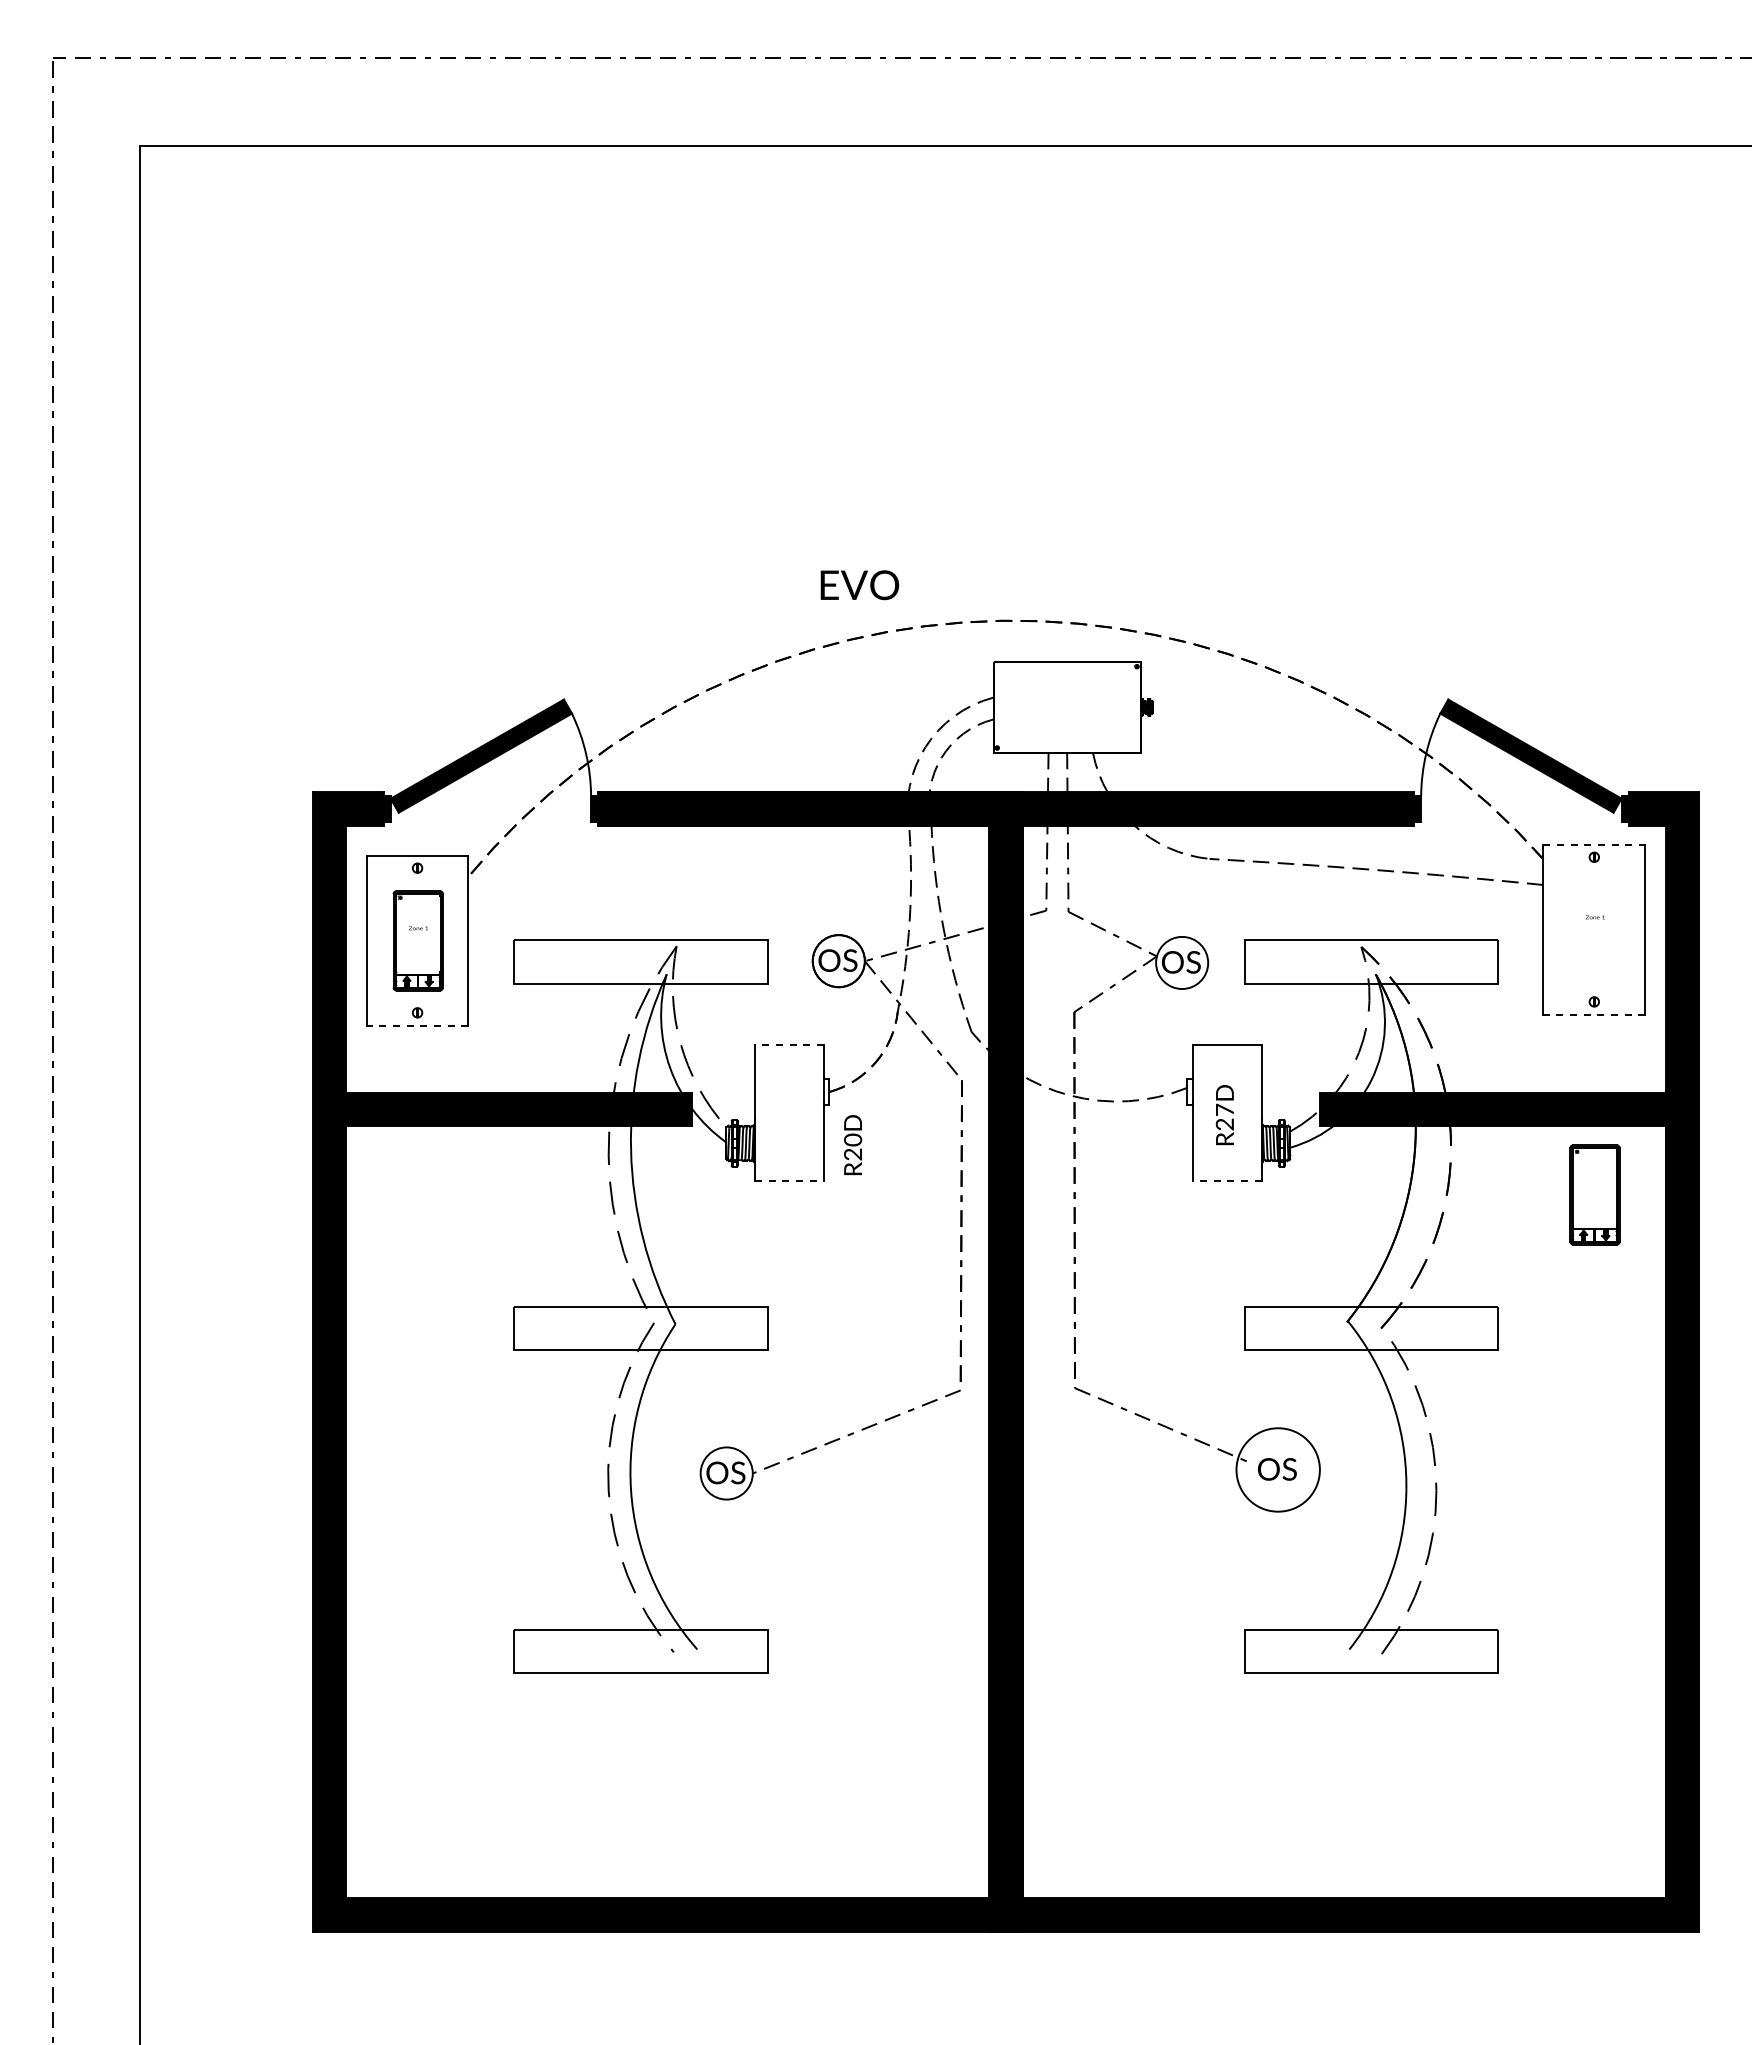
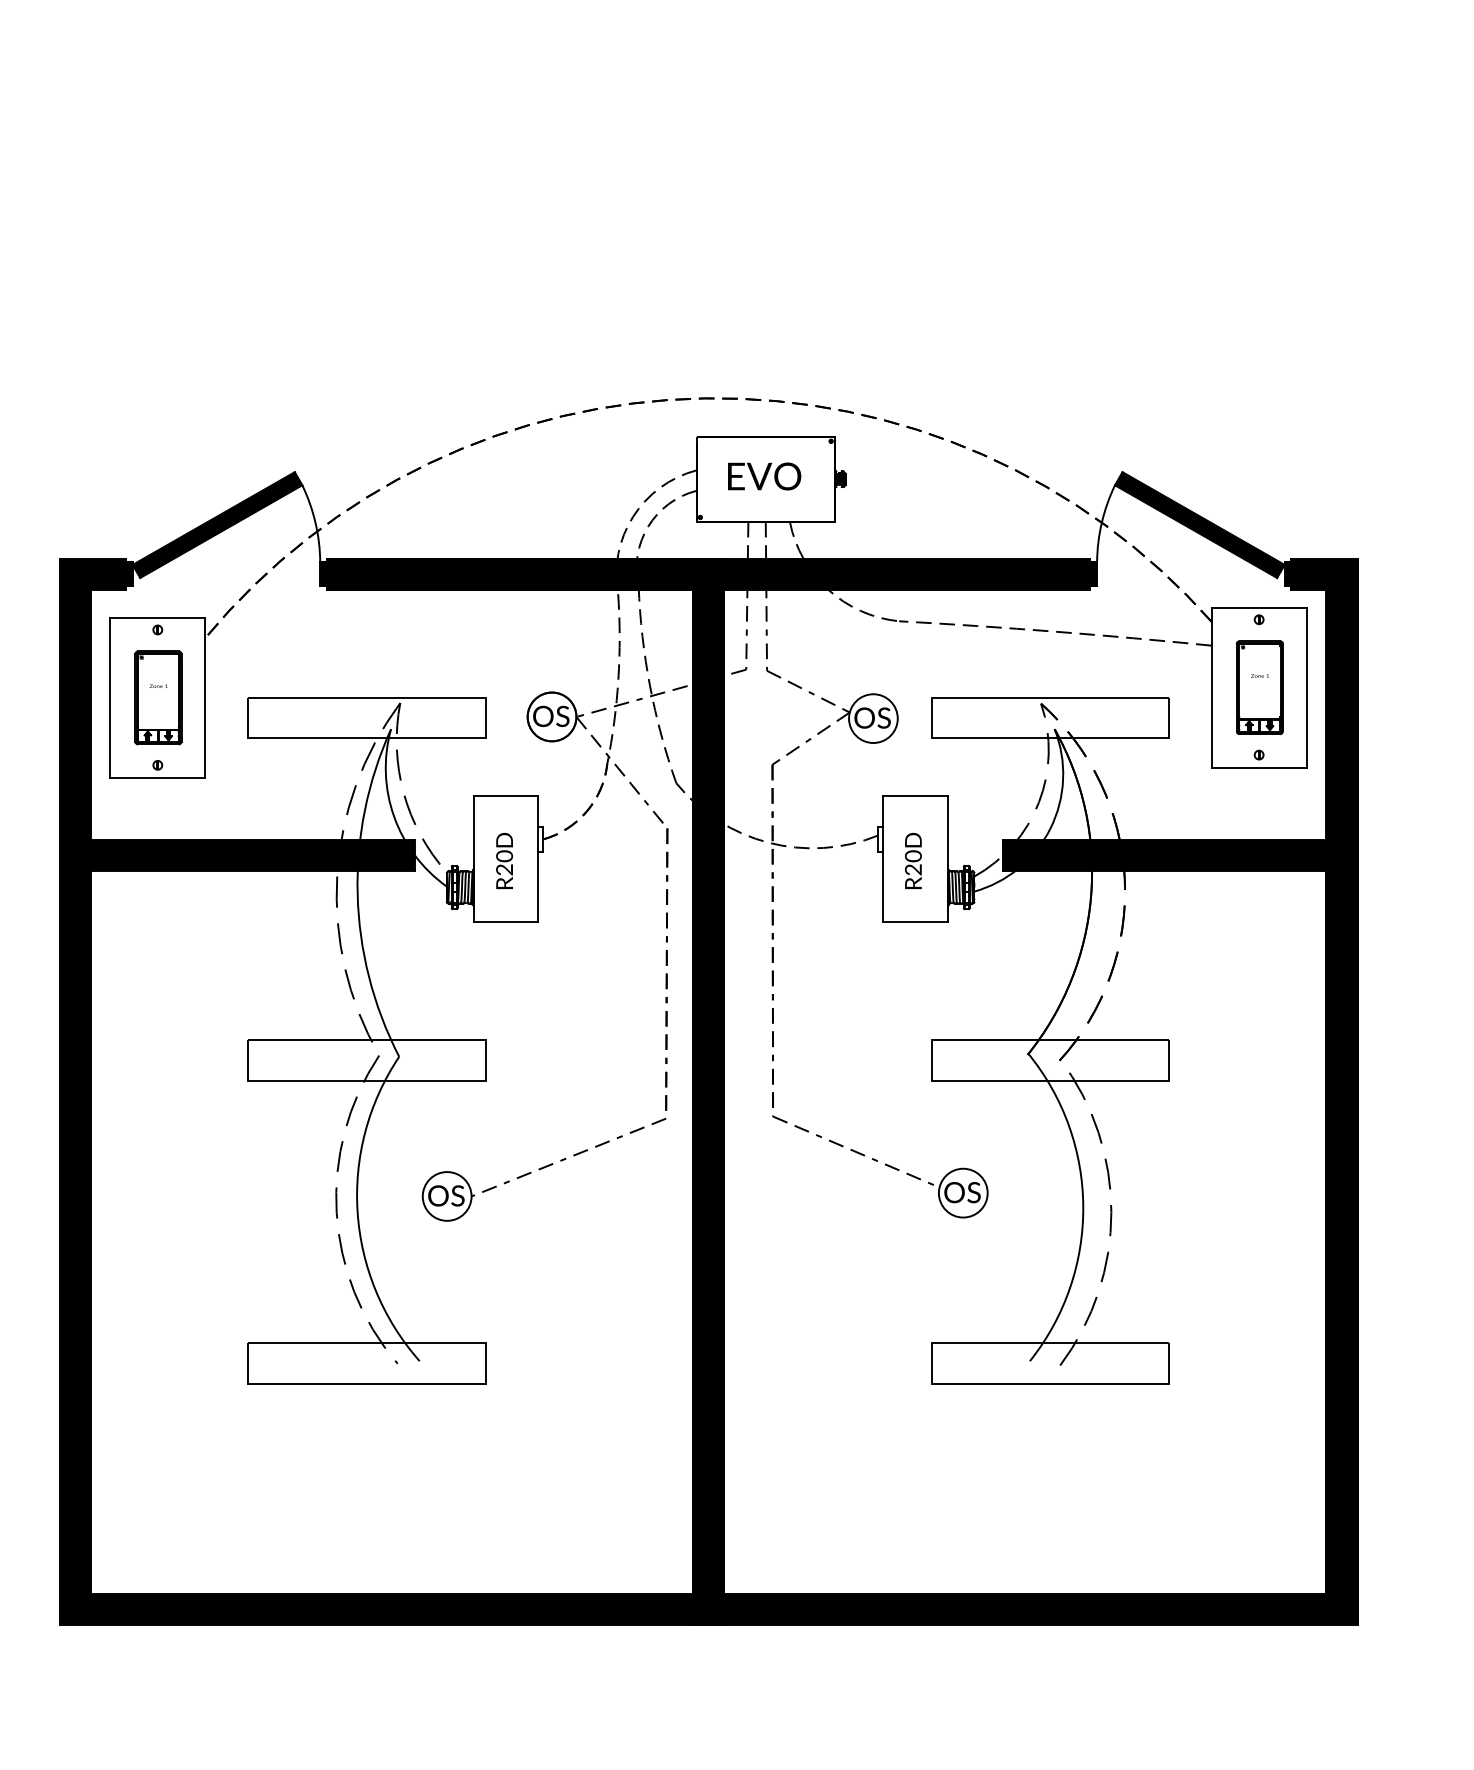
text: (859, 585) -> (764, 476), moved
line: (1594, 844) -> (1259, 607), dashed -> solid
line: (1594, 1015) -> (1259, 767), dashed -> solid
line: (417, 1026) -> (157, 778), dashed -> solid
line: (789, 1045) -> (505, 795), dashed -> solid
text: (1224, 1109) -> (913, 855), R27D -> R20D
text: (853, 1145) -> (504, 861), moved
line: (789, 1180) -> (505, 922), dashed -> solid
line: (1227, 1180) -> (915, 922), dashed -> solid
part: (1594, 1194) -> (1259, 687), moved
circle: (1278, 1469) -> (963, 1192), size x0.62

